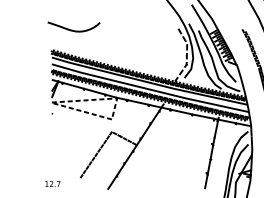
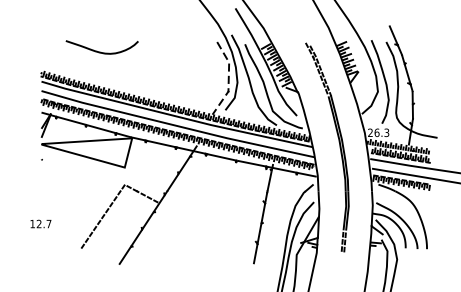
curve: (72, 29) -> (100, 51), moved
line: (114, 107) -> (128, 151), dashed -> solid
text: (52, 183) -> (40, 223), moved

